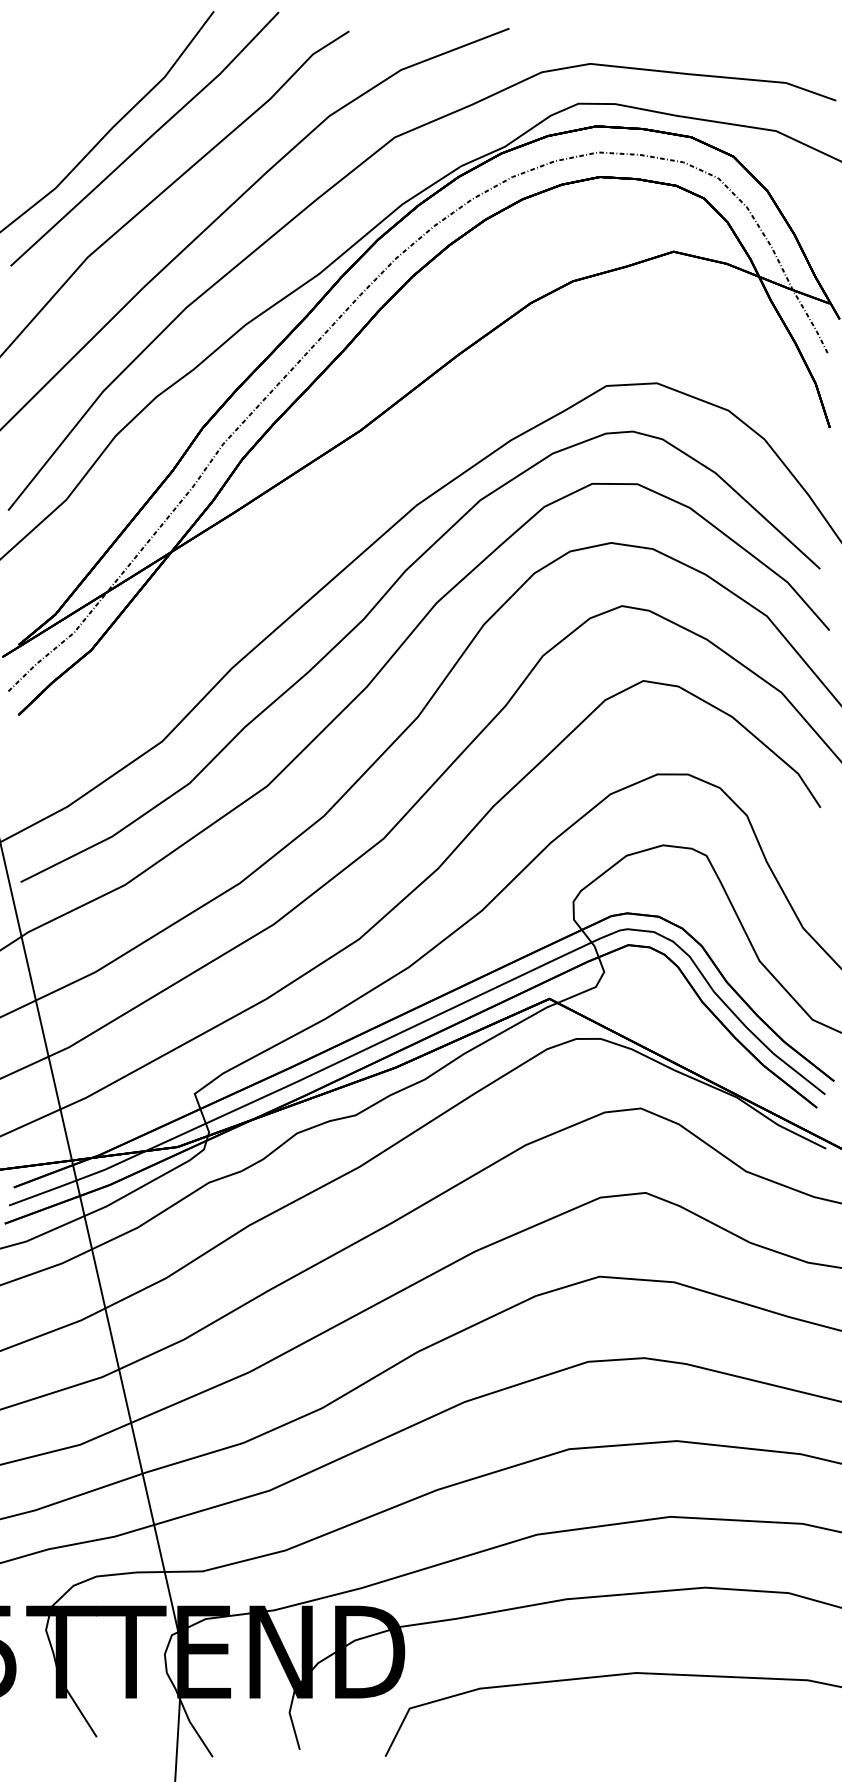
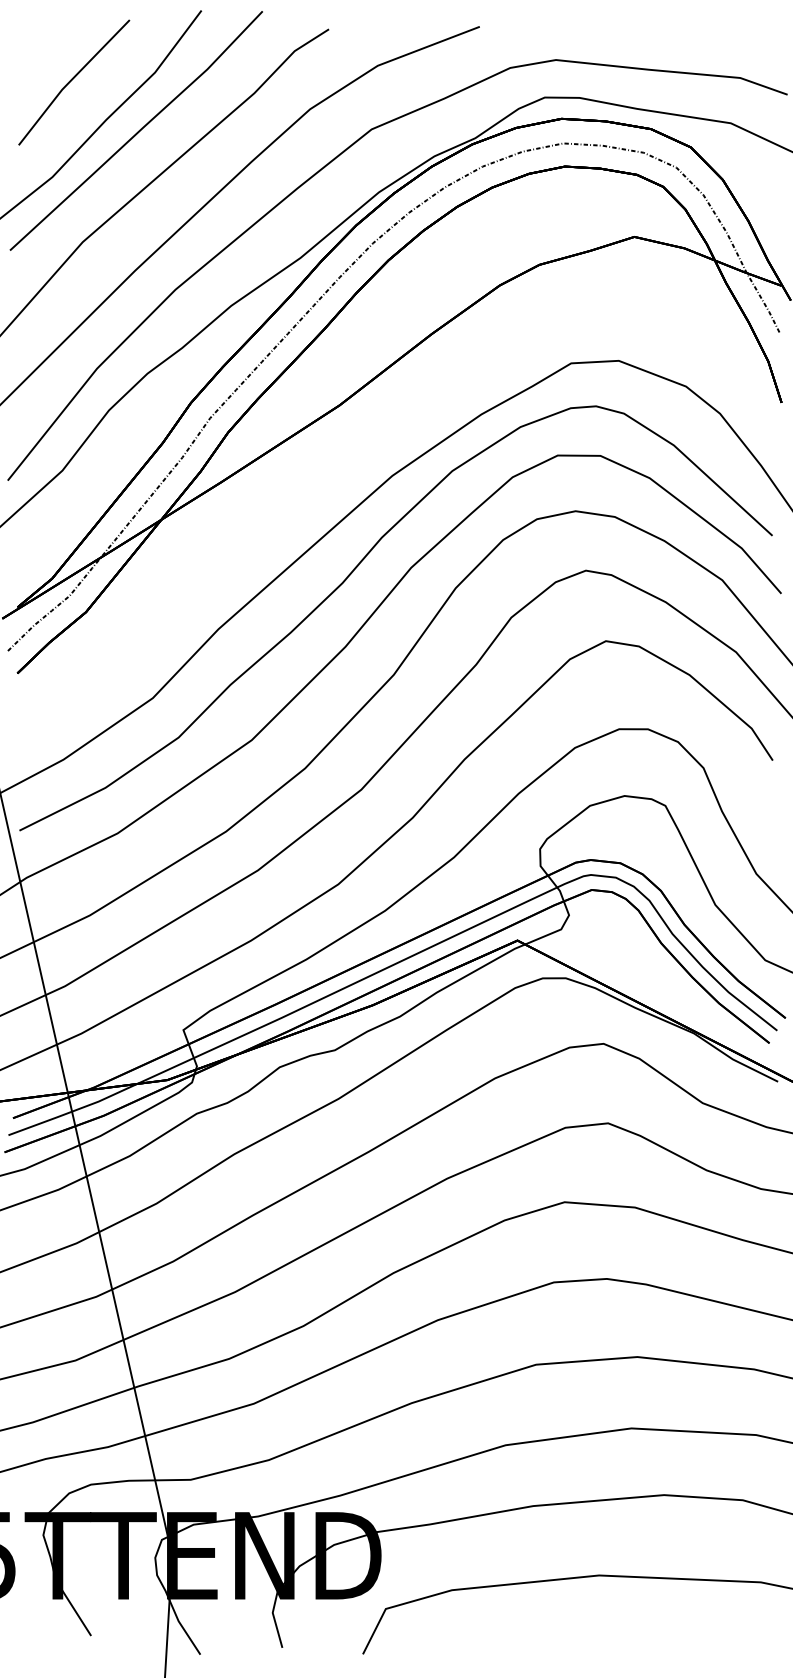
line: (76, 85) -> (72, 80), added

